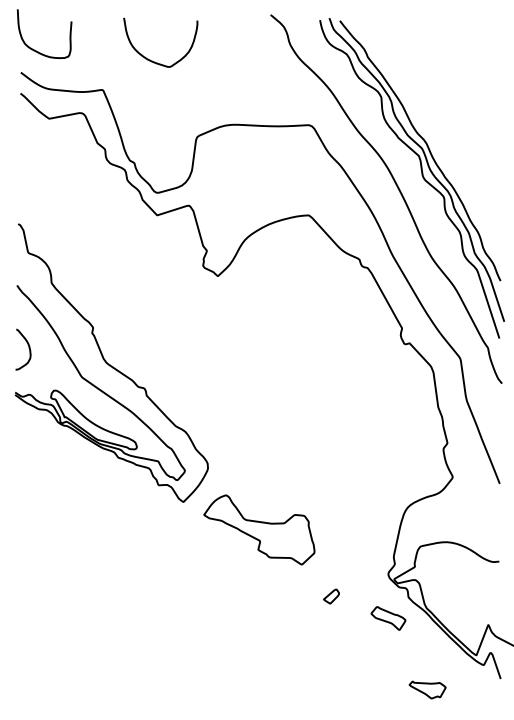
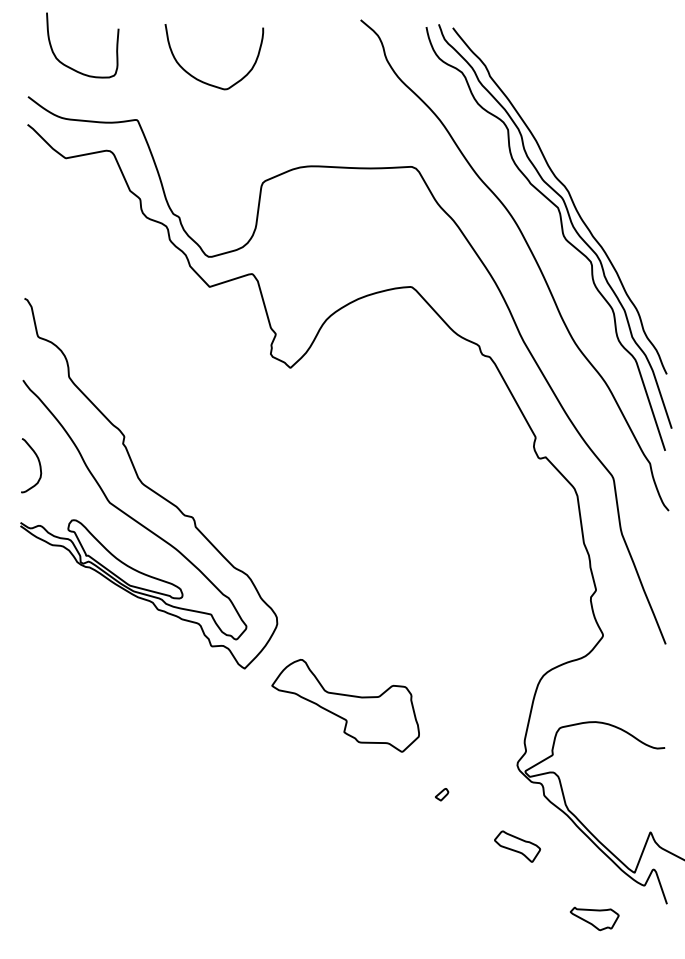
curve: (36, 50) -> (71, 67), moved
part: (332, 596) -> (442, 794), size x0.62
part: (388, 618) -> (517, 846), moved
part: (427, 689) -> (594, 918), moved

